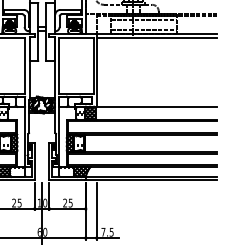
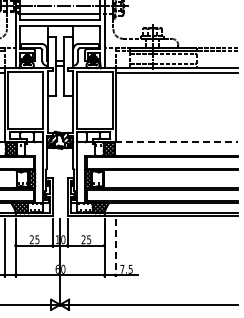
line: (156, 107) -> (176, 142), solid -> dashed
line: (96, 210) -> (115, 247), solid -> dashed

